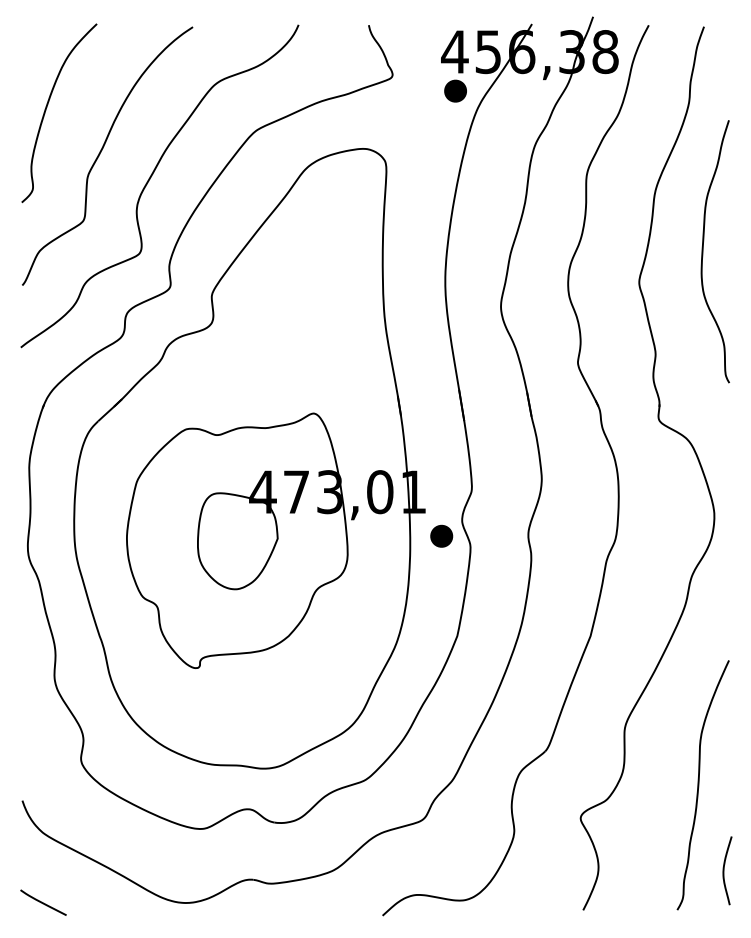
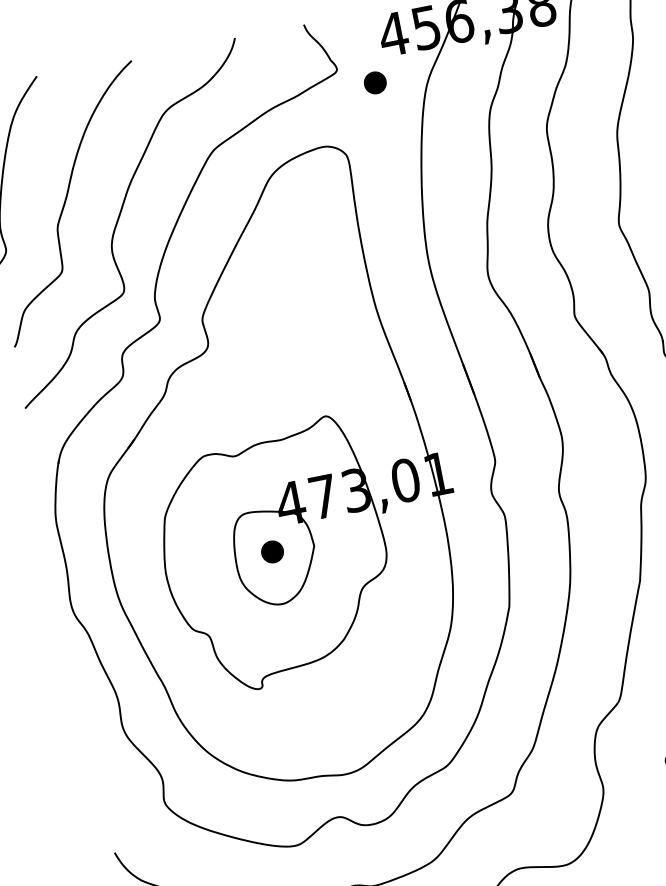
part: (455, 90) -> (375, 82), moved
part: (441, 535) -> (272, 551), moved

